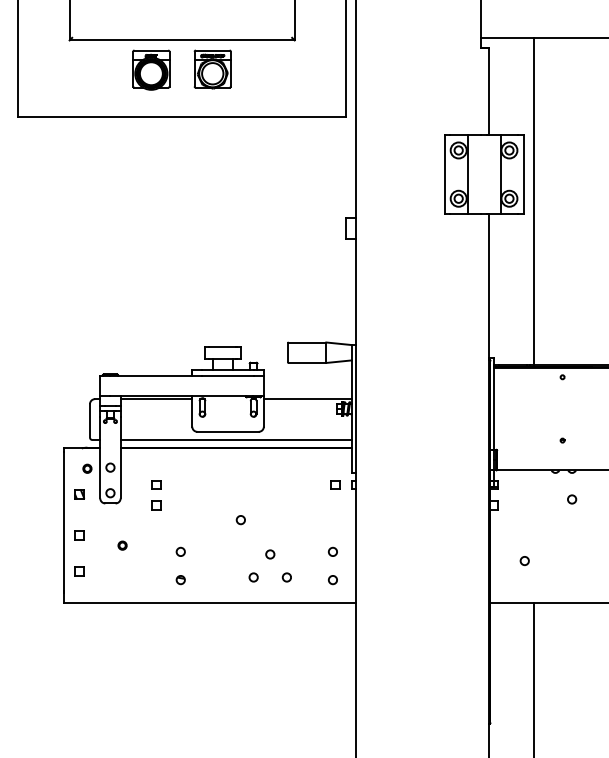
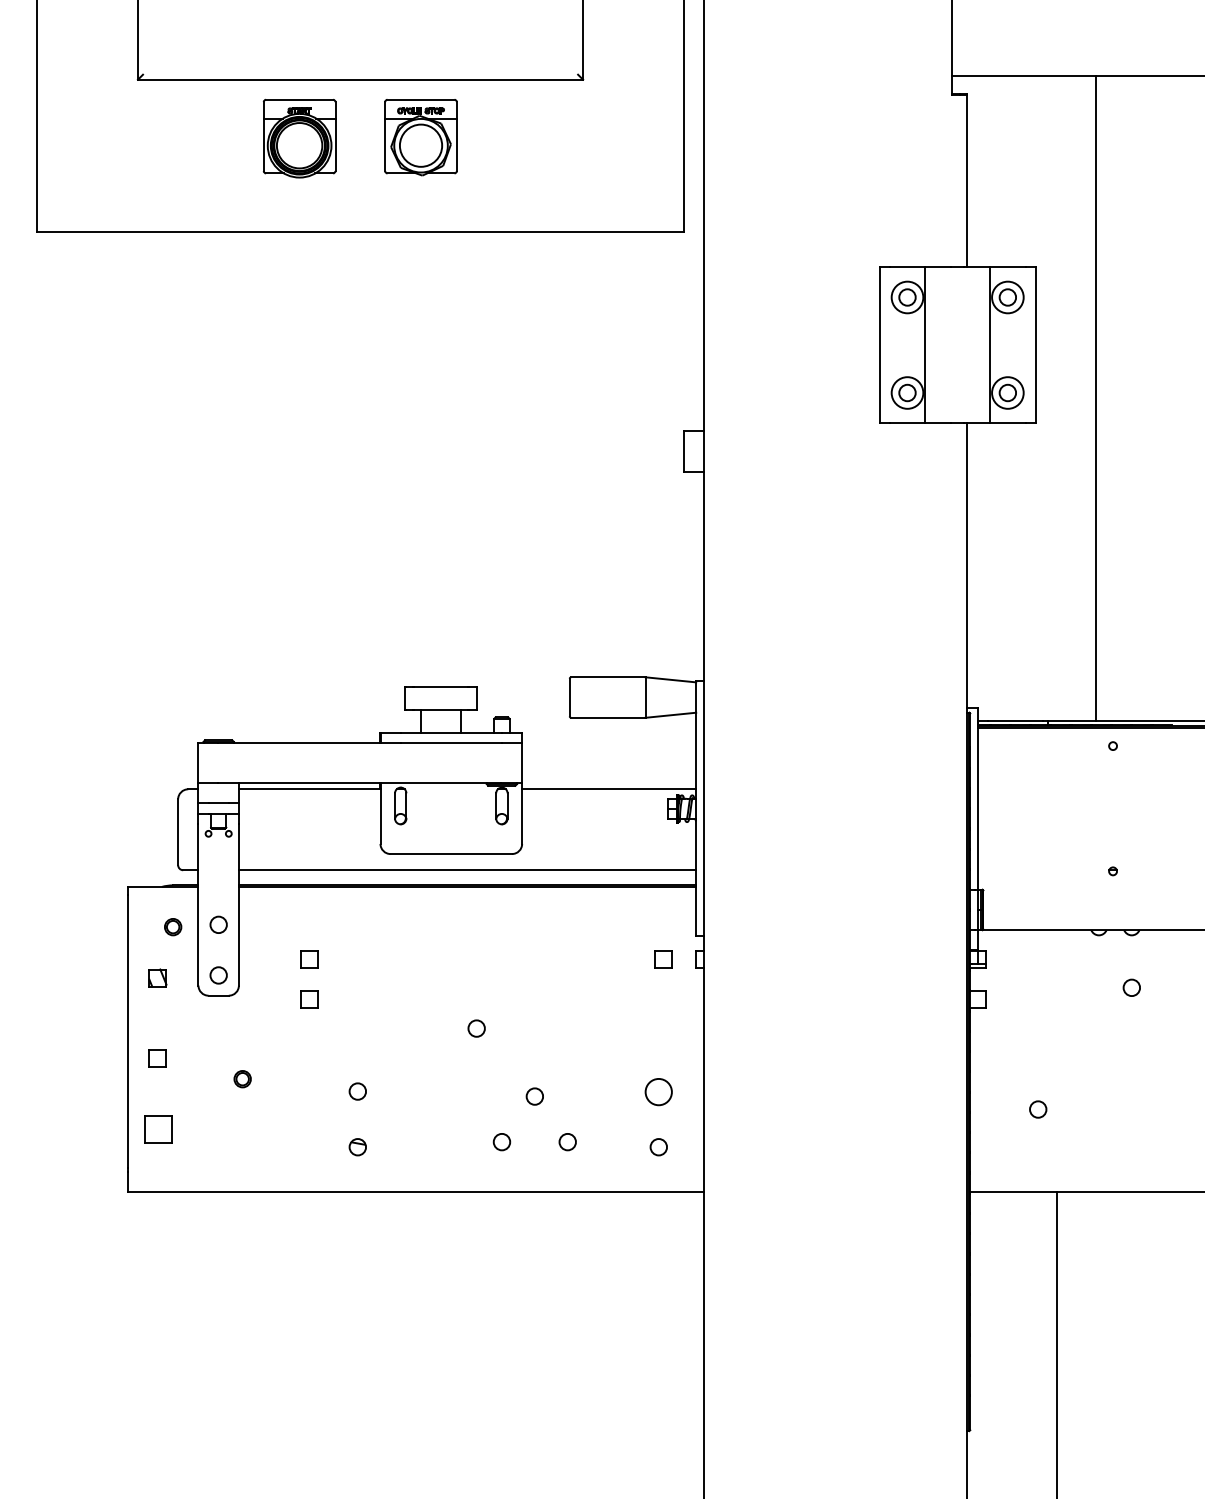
line: (534, 201) -> (1097, 398), moved
circle: (332, 551) -> (657, 1090), size x1.6
part: (79, 571) -> (157, 1130), size x1.6

